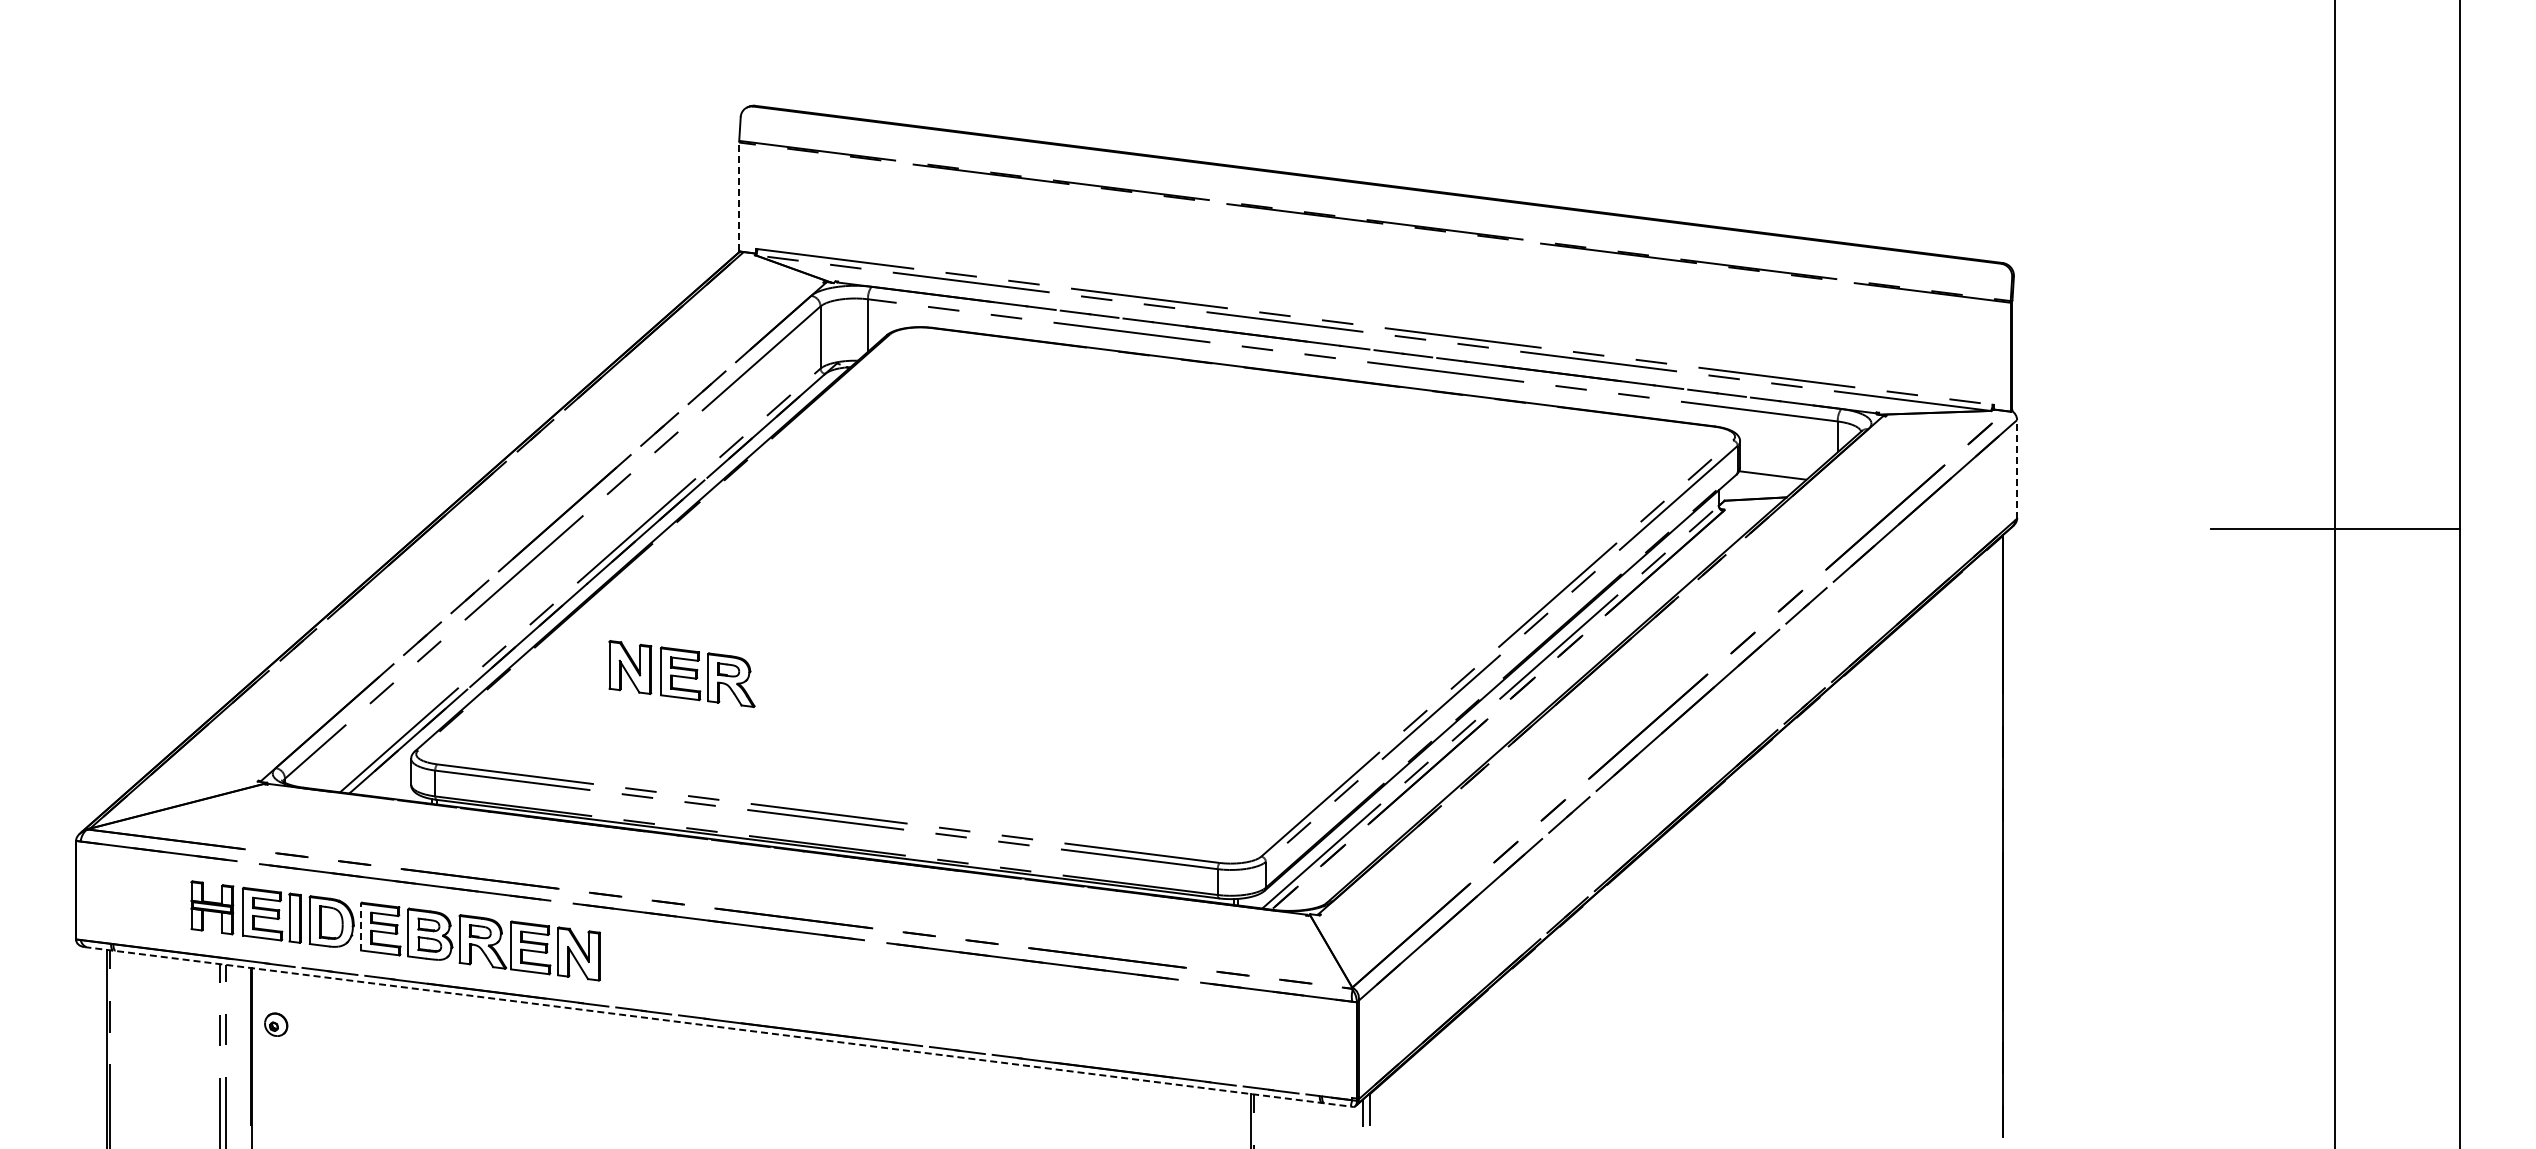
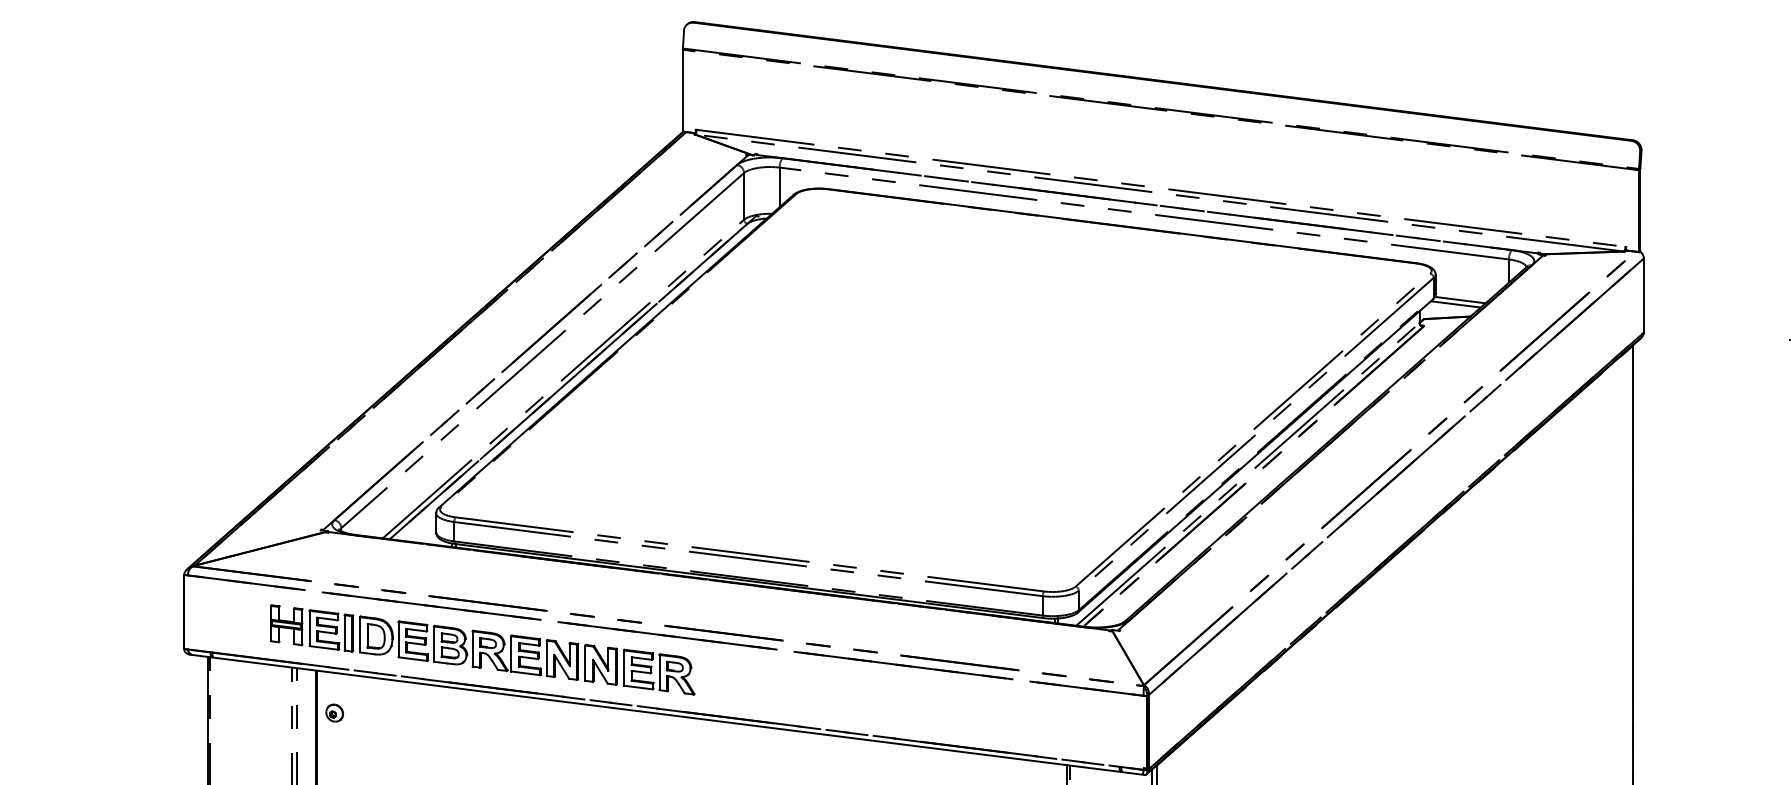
line: (739, 196) -> (683, 90), dashed -> solid
line: (2017, 468) -> (1644, 294), dashed -> solid
line: (1766, 481) -> (1455, 304), added
part: (681, 674) -> (639, 670), moved
line: (361, 926) -> (398, 639), dashed -> solid
line: (719, 1027) -> (668, 715), dashed -> solid

